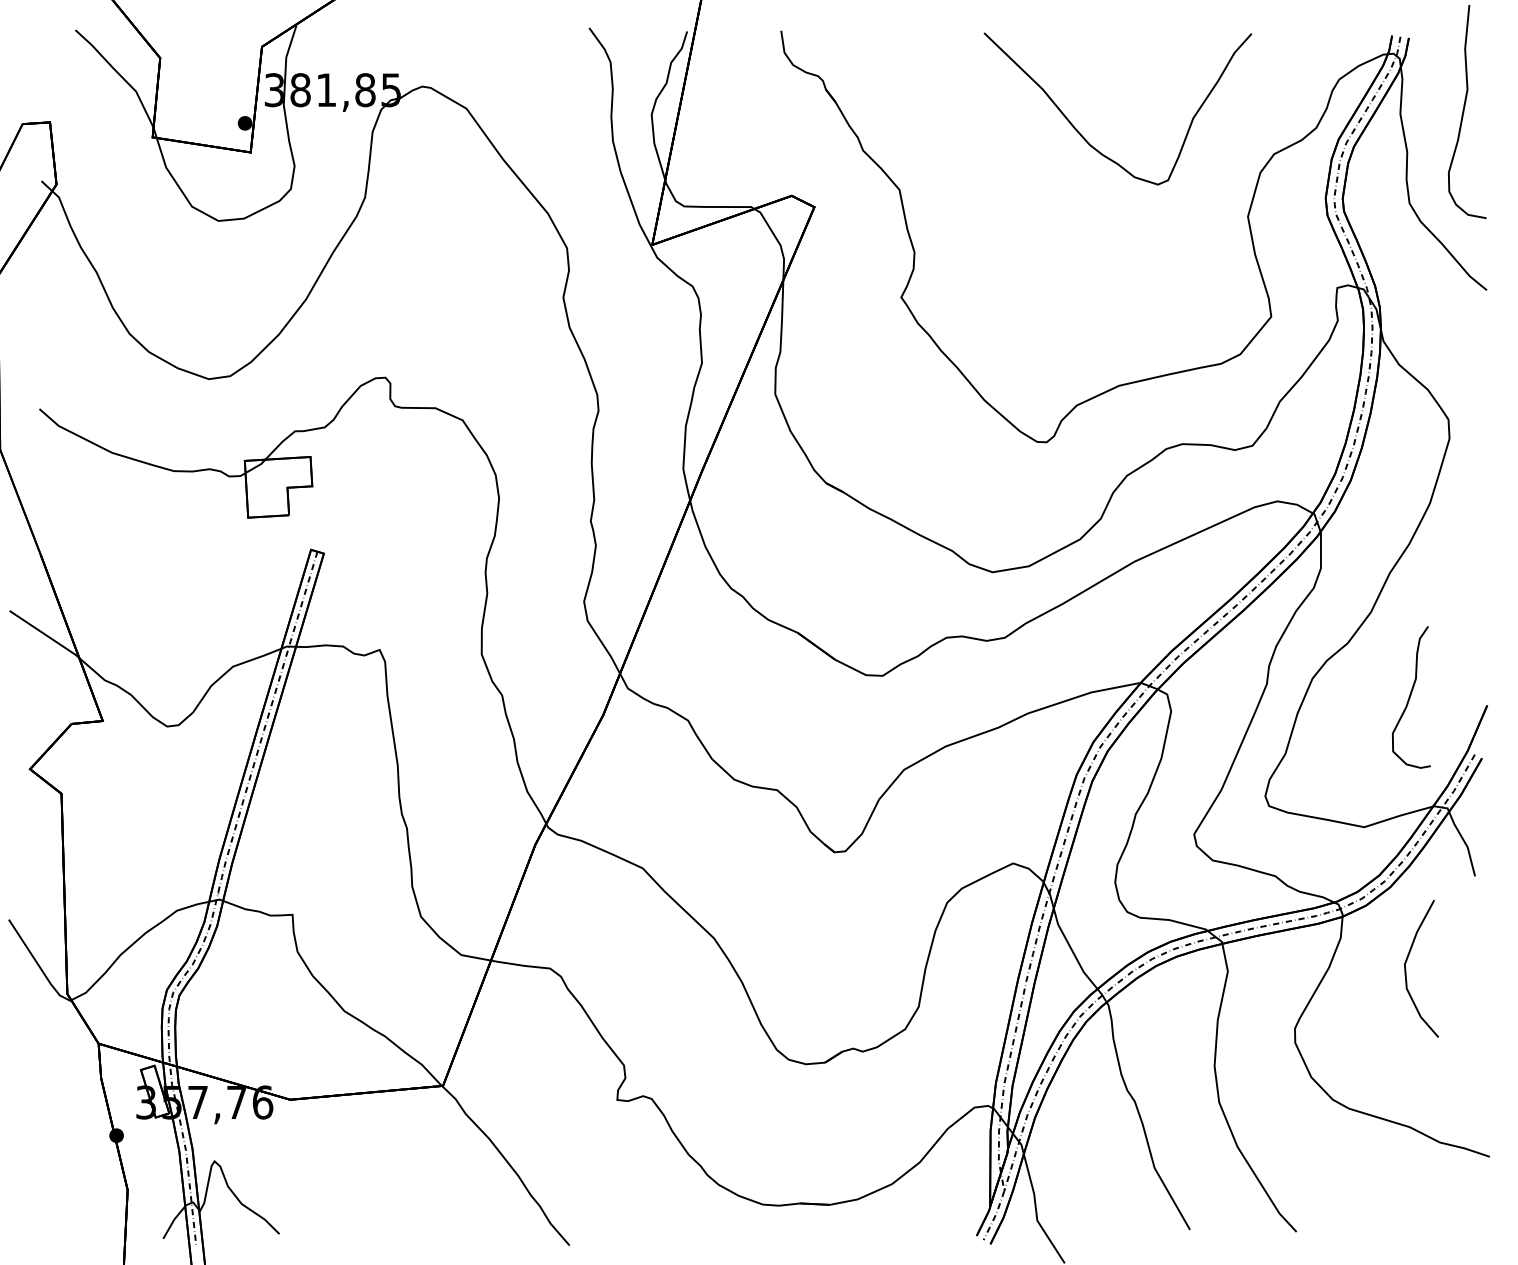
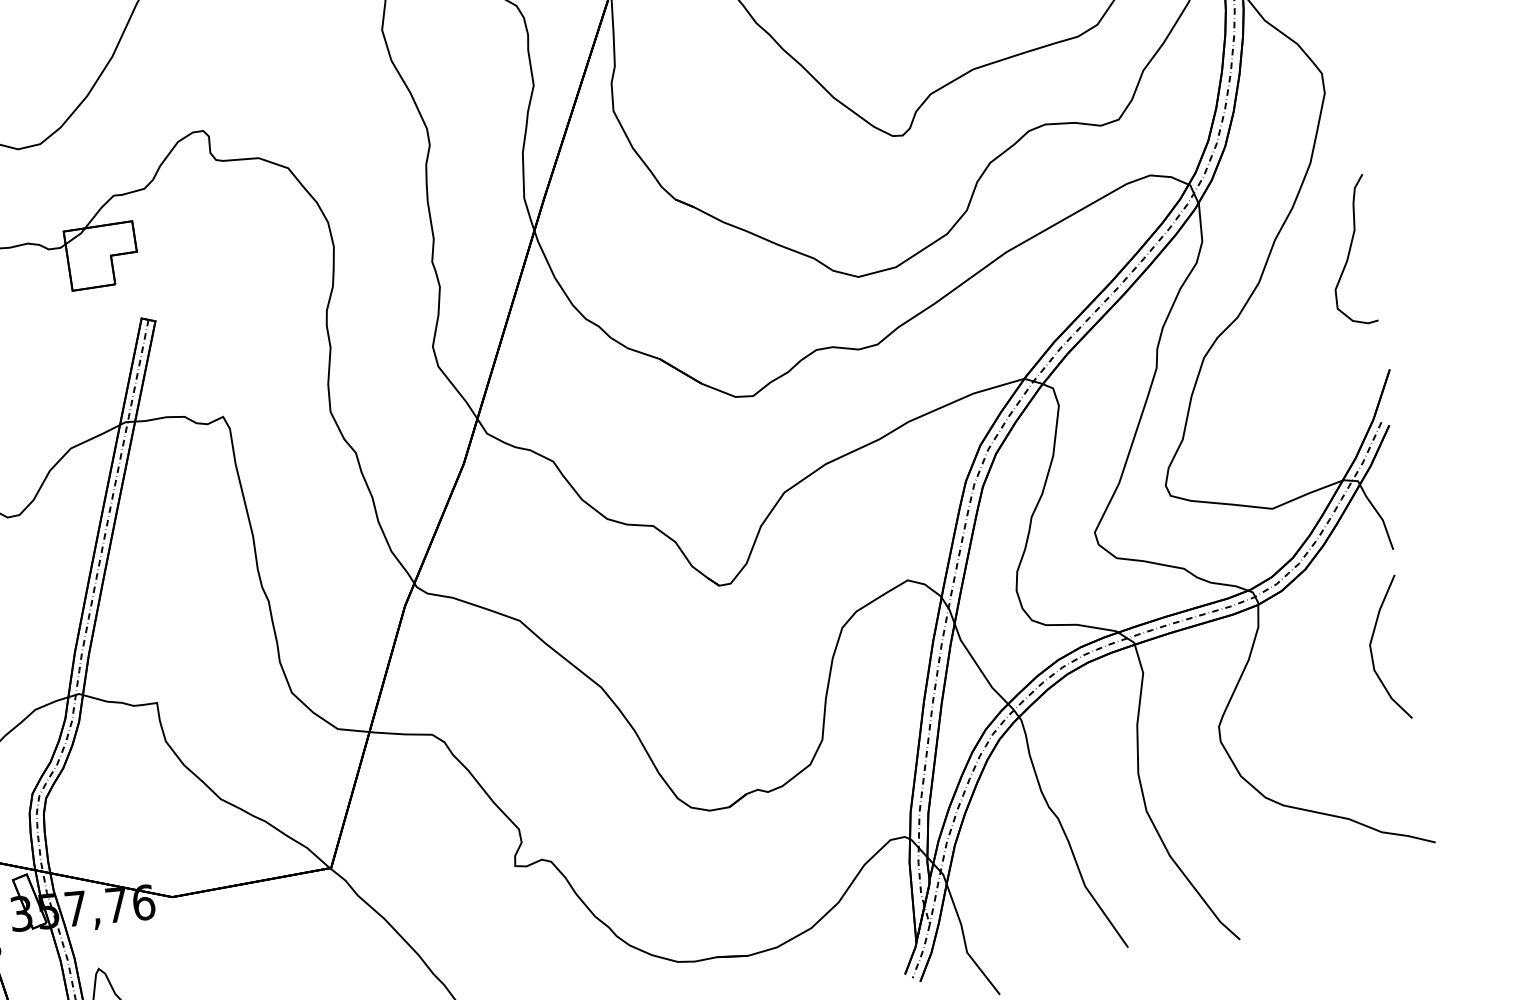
curve: (1410, 697) -> (1350, 250), moved
curve: (1406, 968) -> (1372, 649), moved

